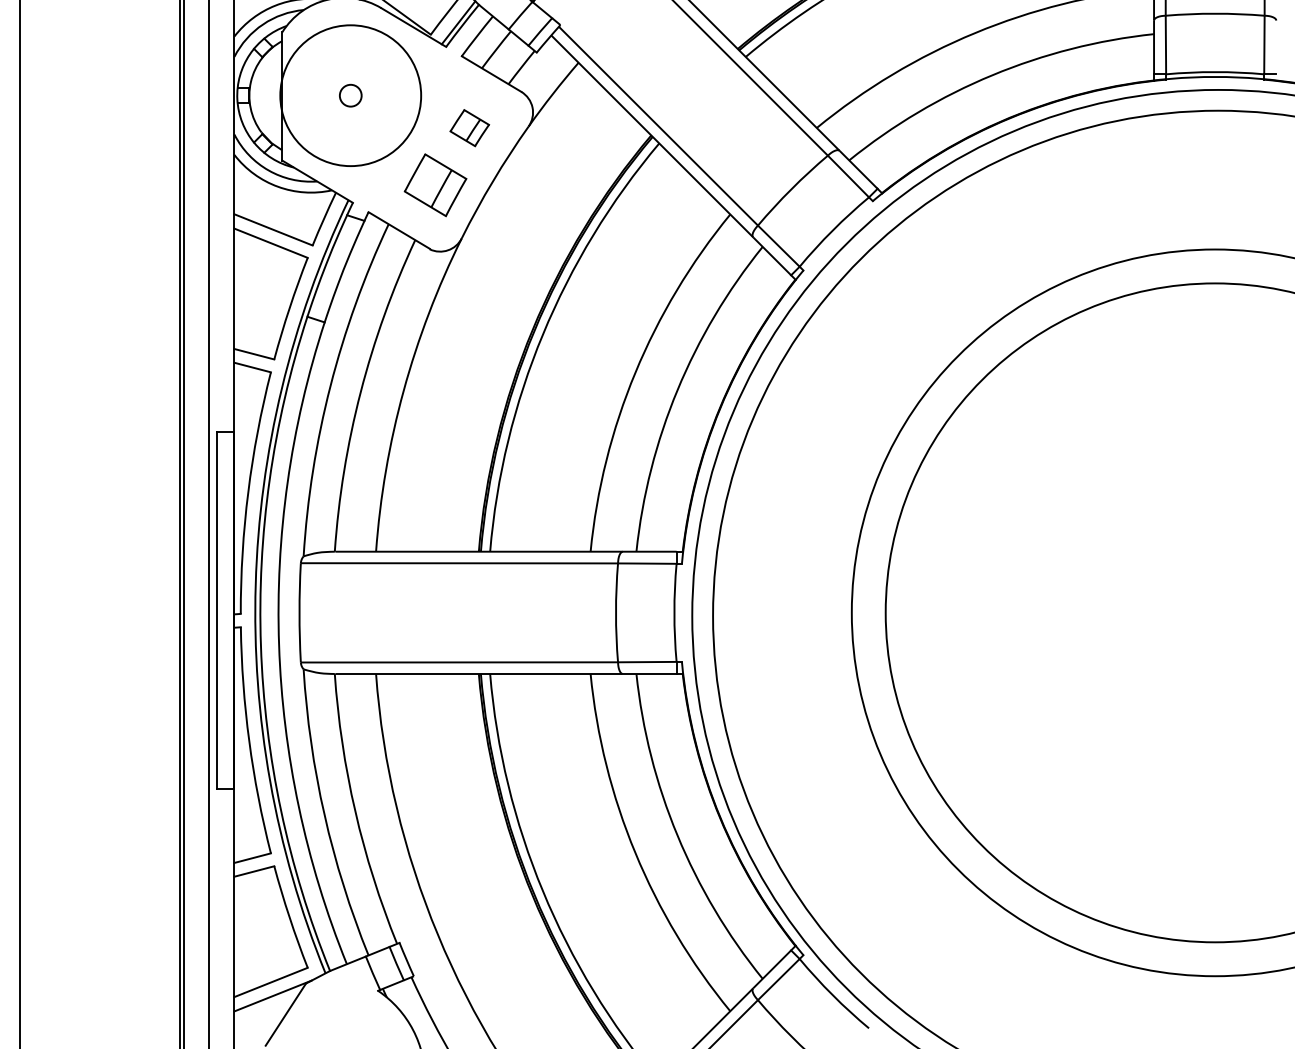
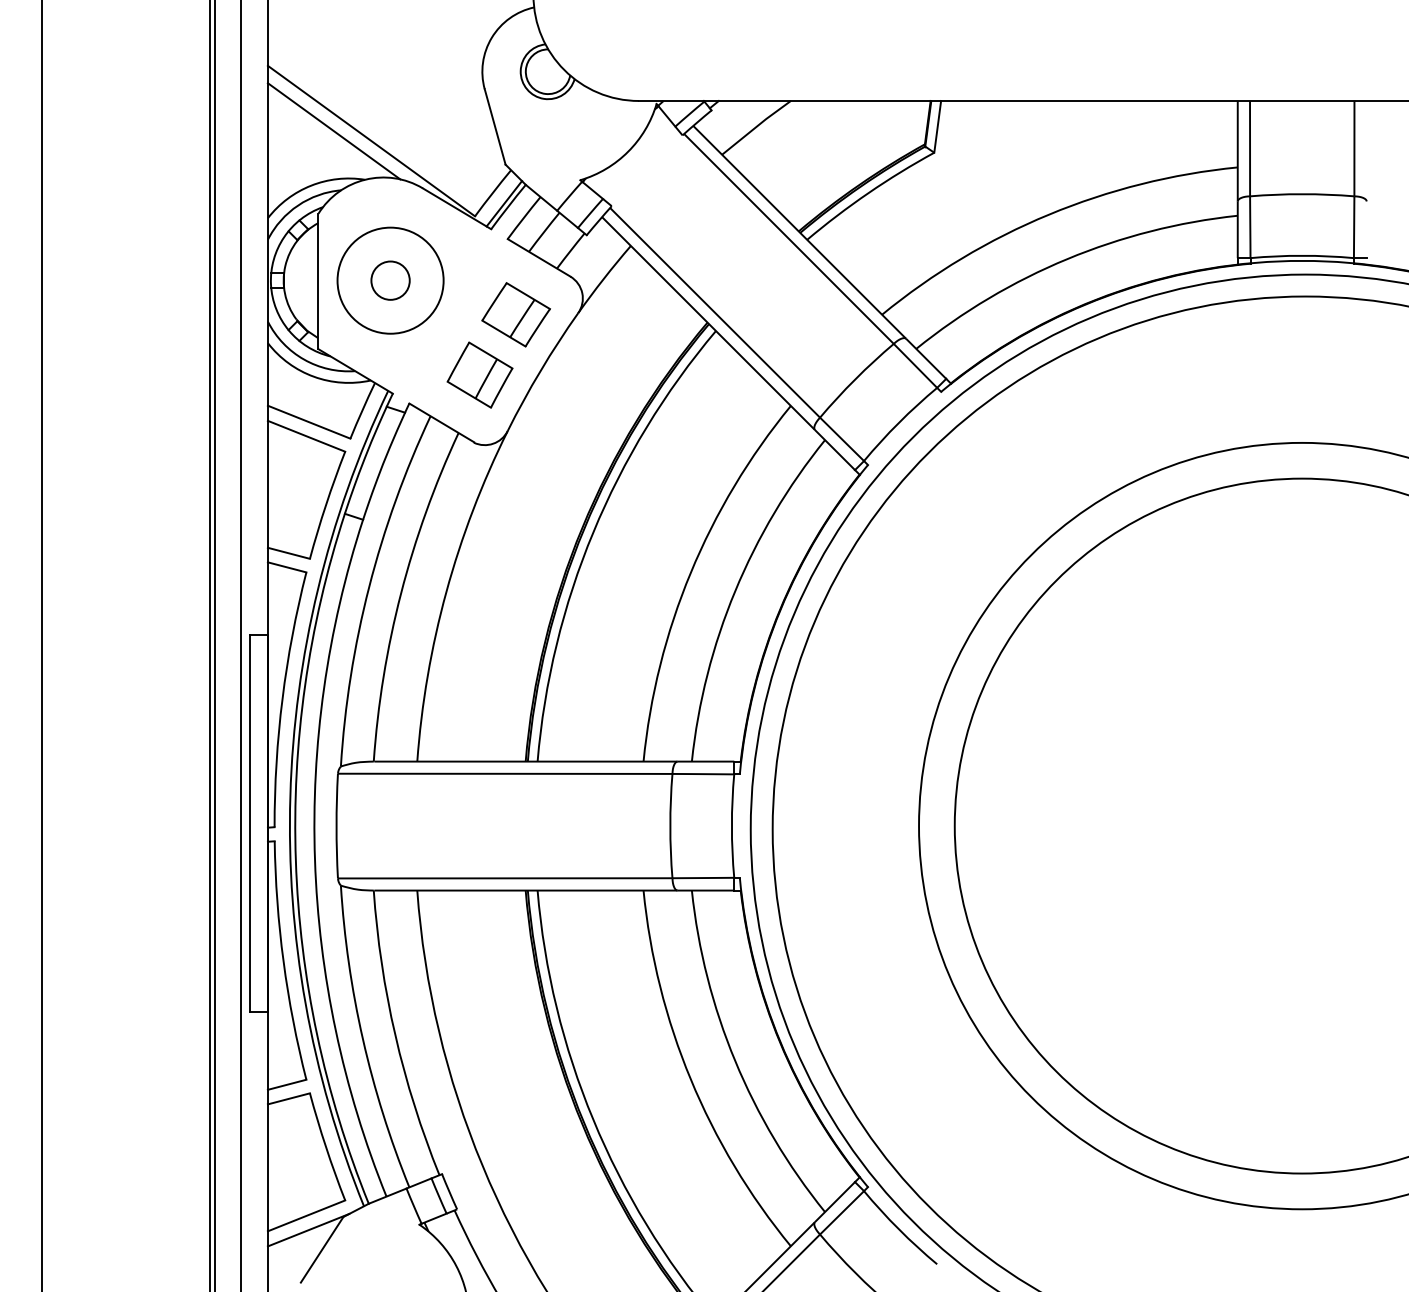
circle: (350, 95) -> (390, 280), size x0.71
circle: (350, 95) -> (390, 280), size x1.67
part: (469, 127) -> (515, 314), size x1.67

